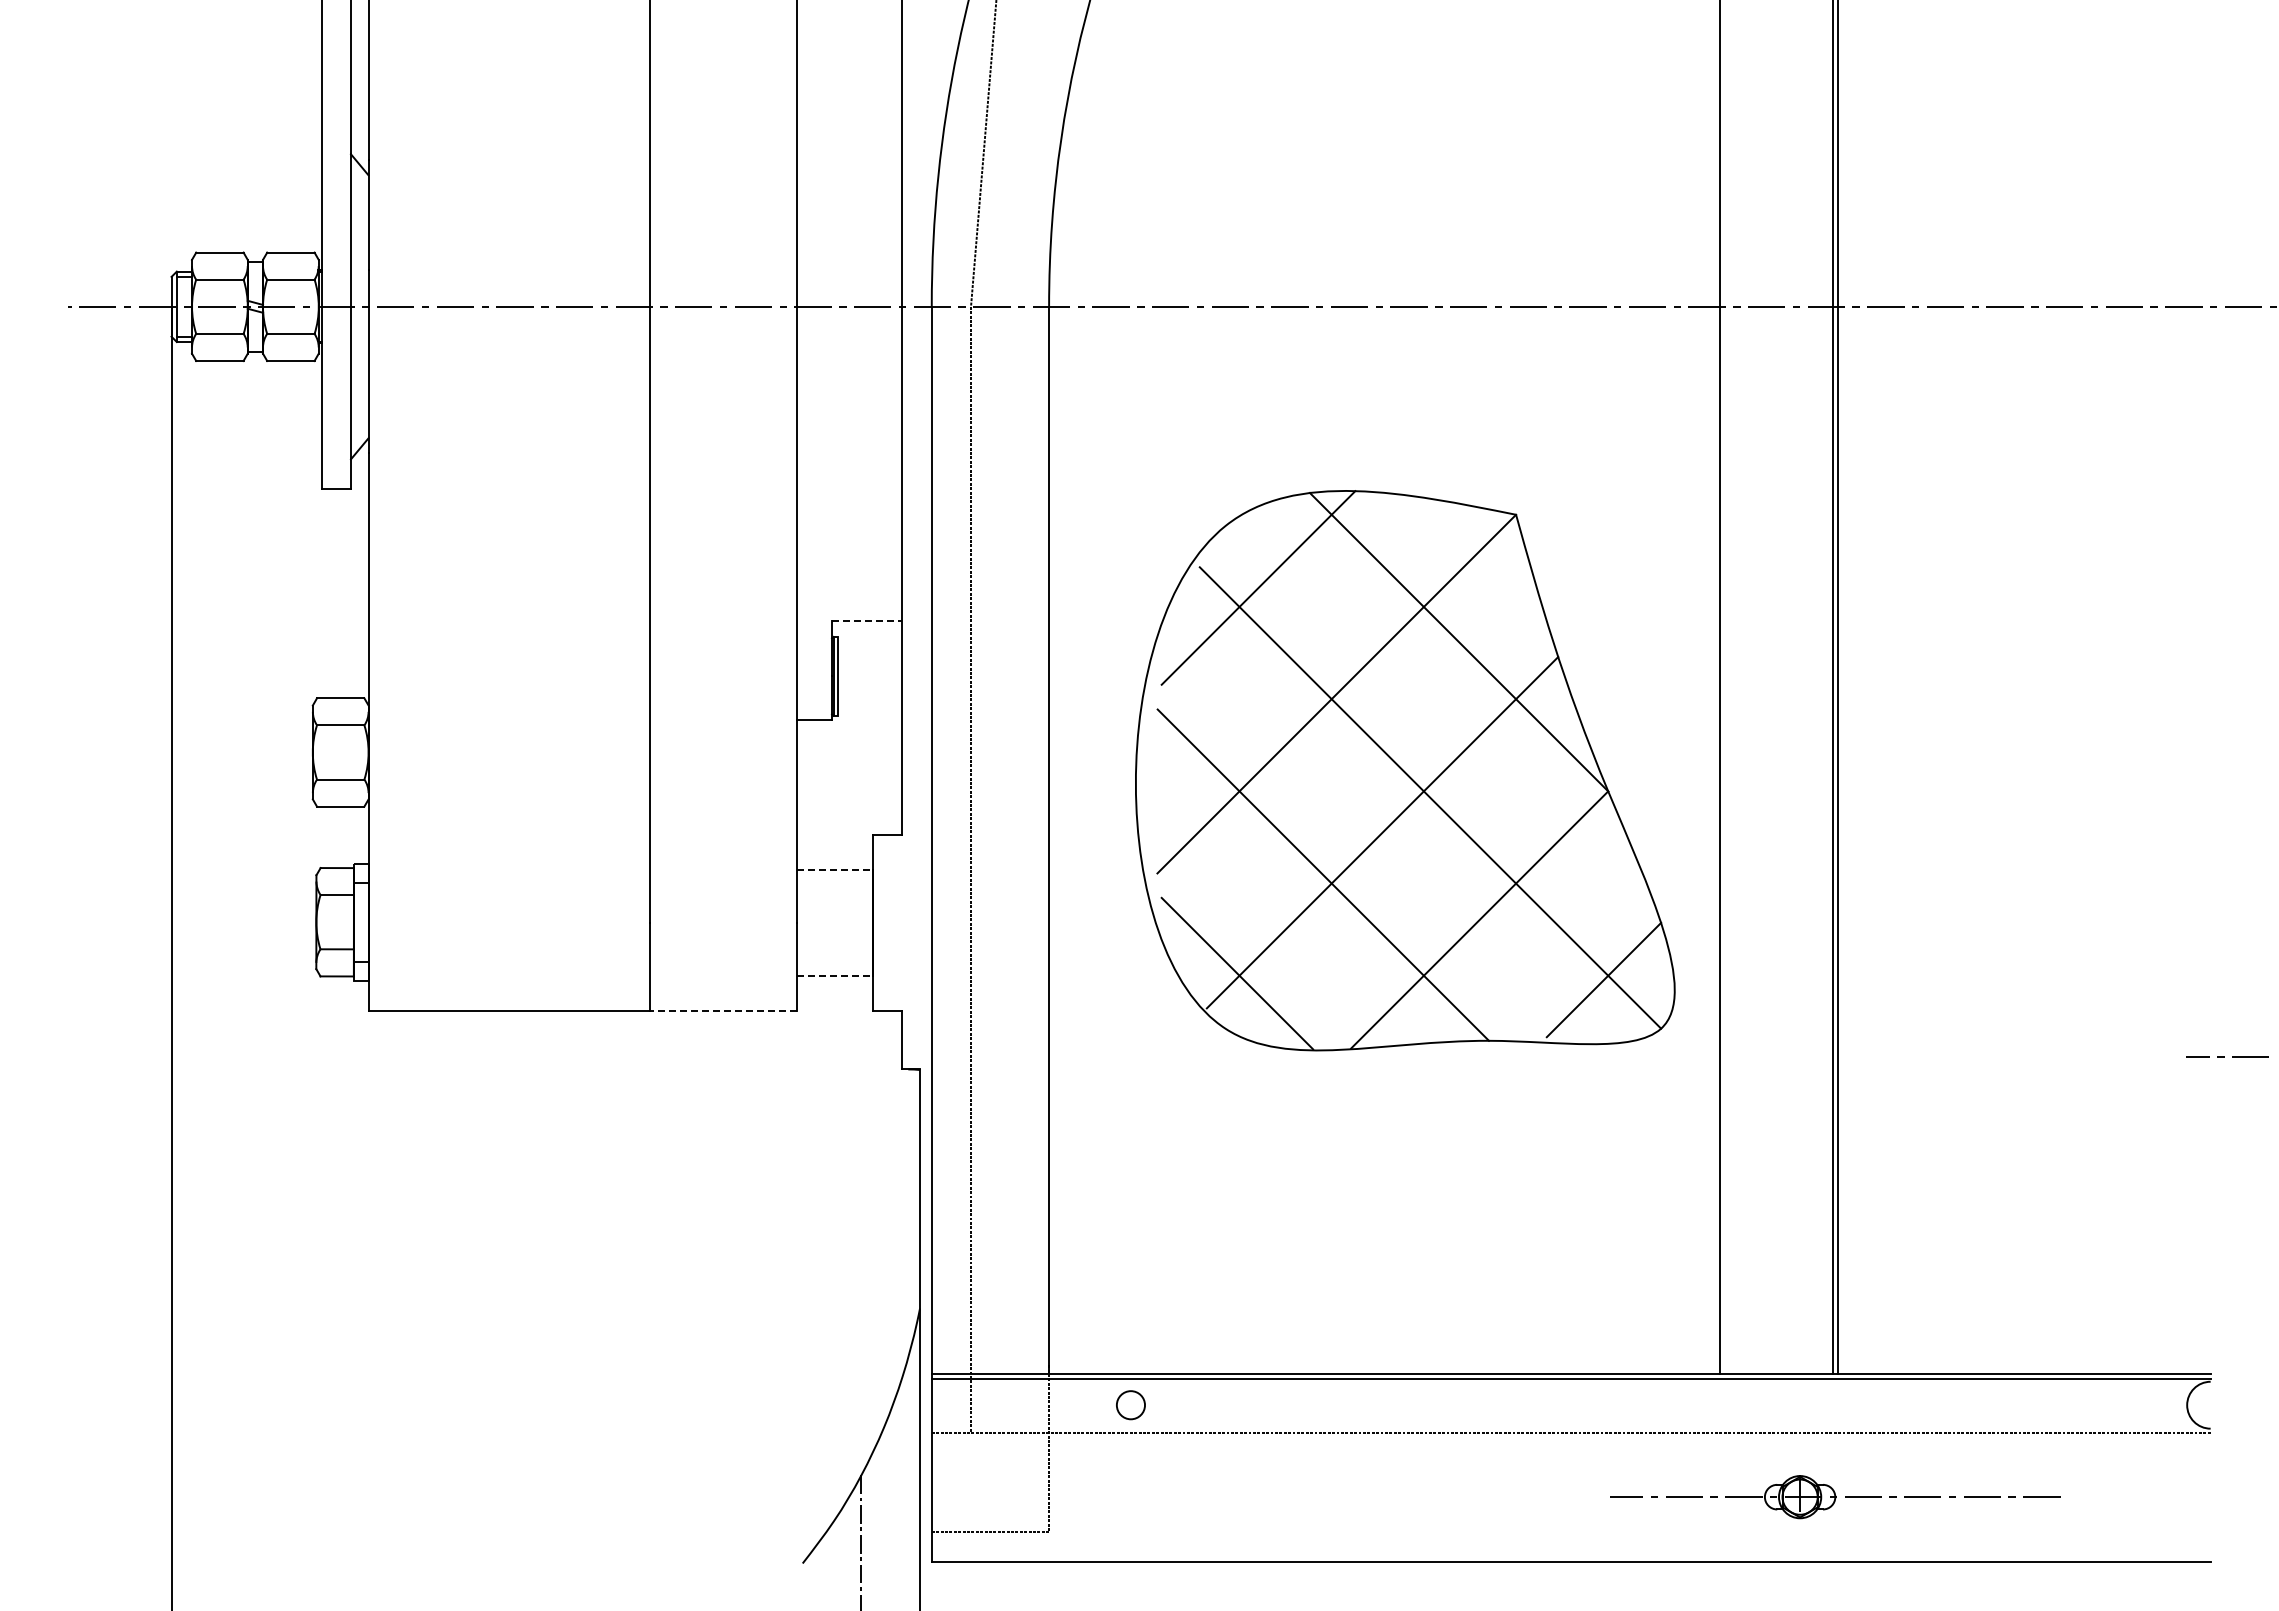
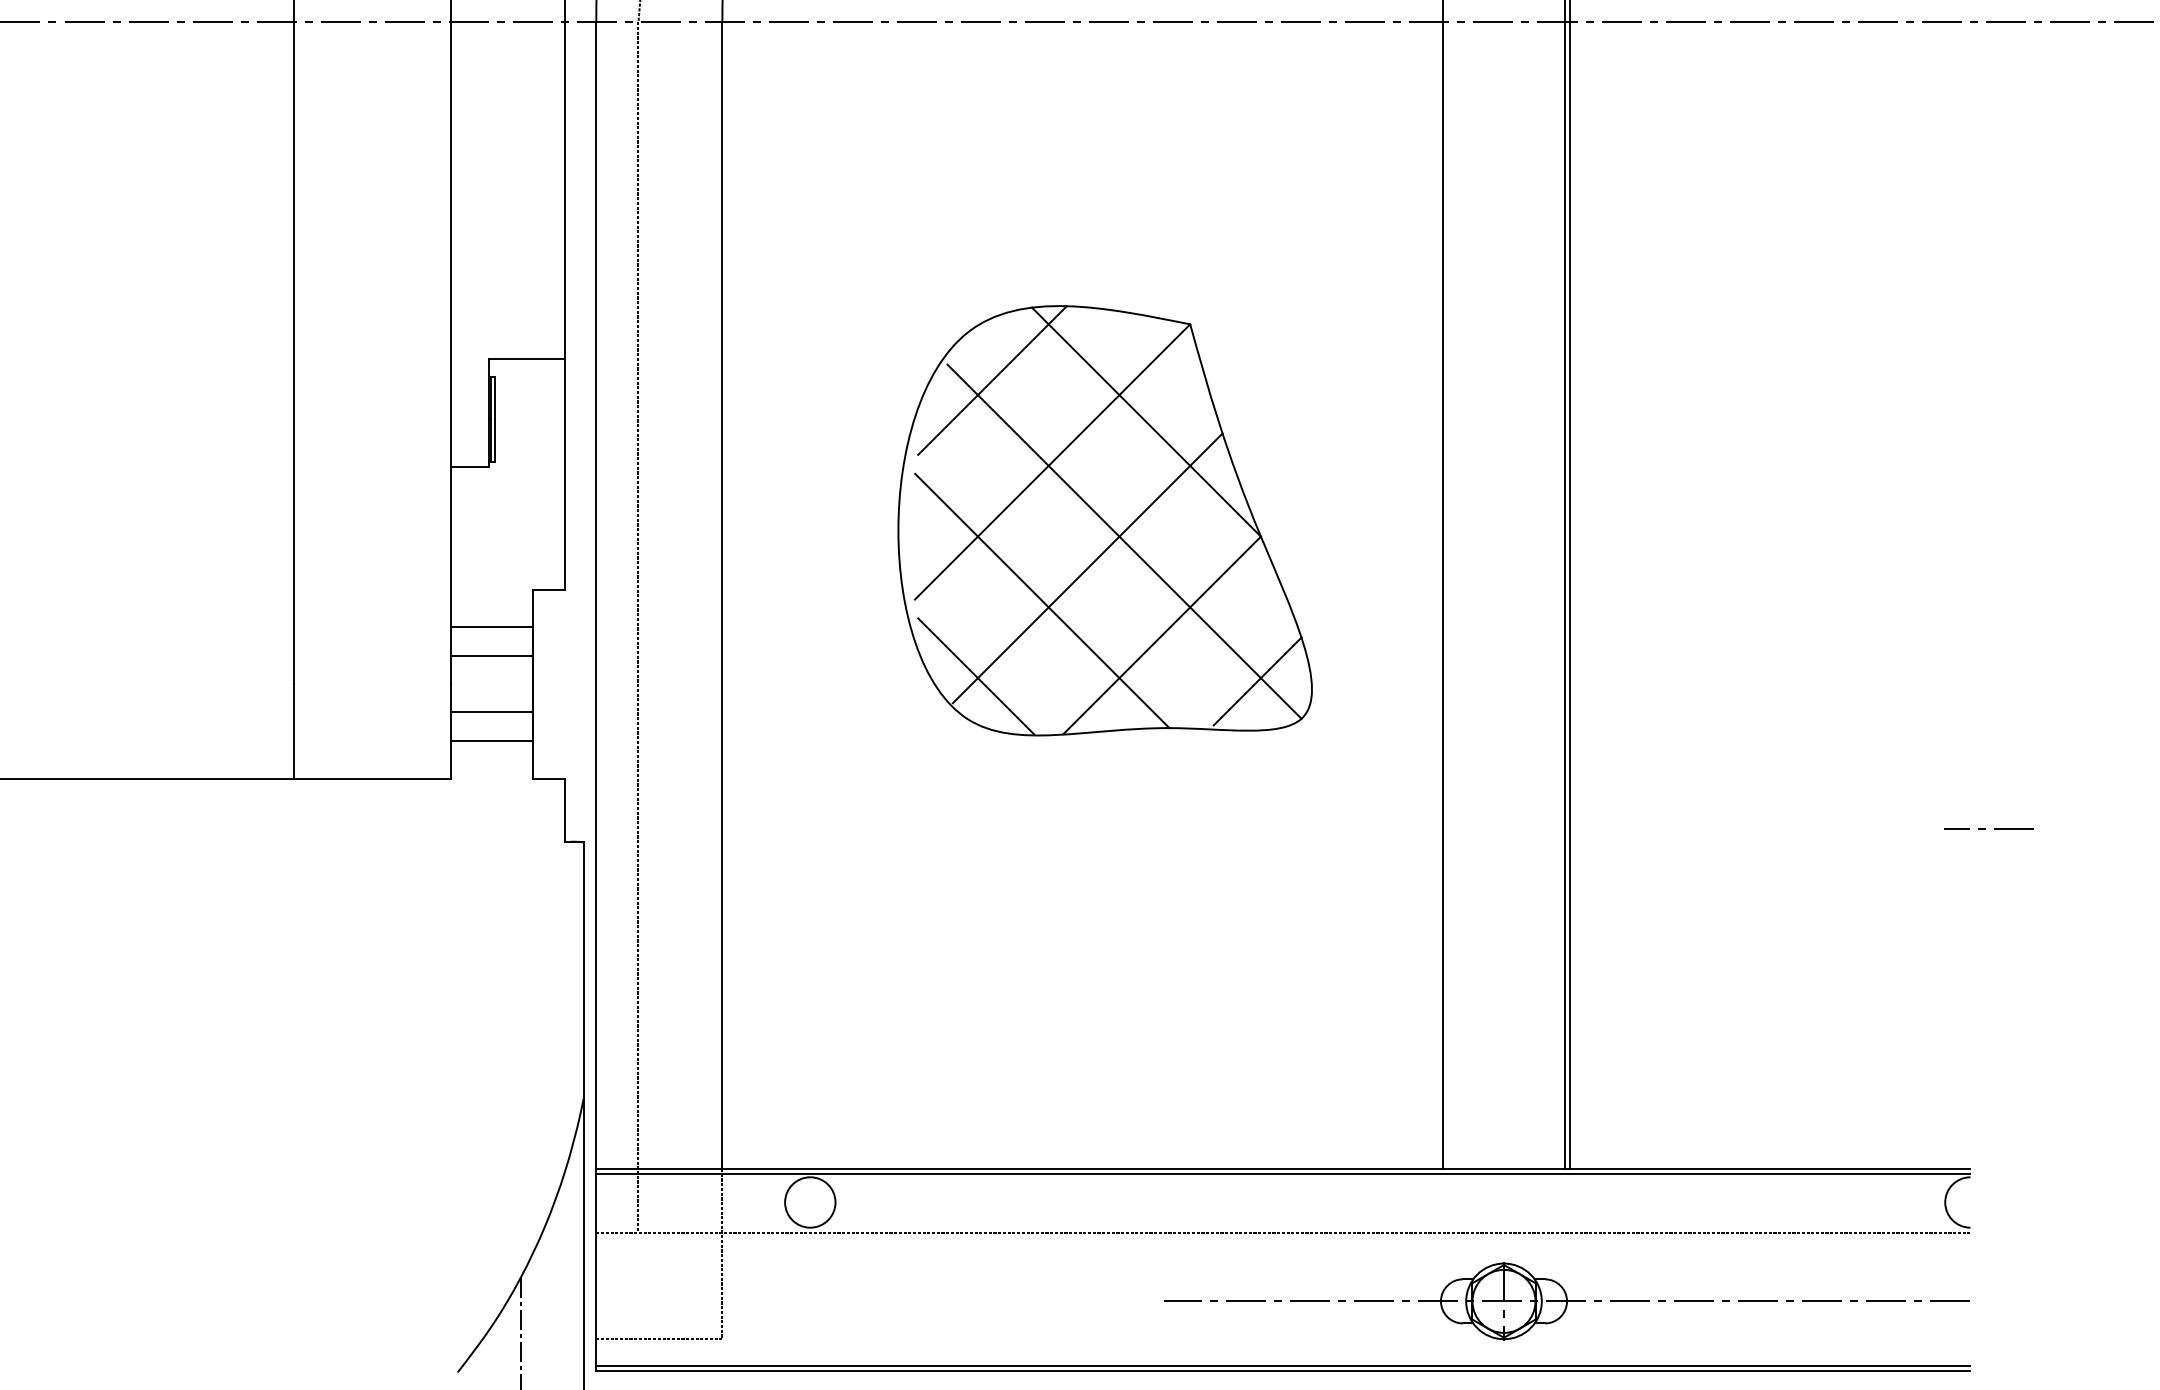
line: (867, 620) -> (527, 359), dashed -> solid
part: (1405, 770) -> (1105, 520), size x0.71
line: (835, 869) -> (492, 626), dashed -> solid
line: (834, 896) -> (491, 655), added
line: (834, 949) -> (491, 712), added
line: (835, 975) -> (492, 740), dashed -> solid
line: (723, 1010) -> (372, 778), dashed -> solid
circle: (1130, 1404) -> (809, 1201), size x1.67
part: (1835, 1496) -> (1567, 1300), size x1.67
line: (1570, 1557) -> (1282, 1366), added

